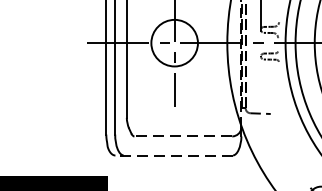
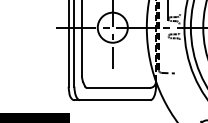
line: (183, 135) -> (118, 87), dashed -> solid
line: (174, 155) -> (112, 100), dashed -> solid

